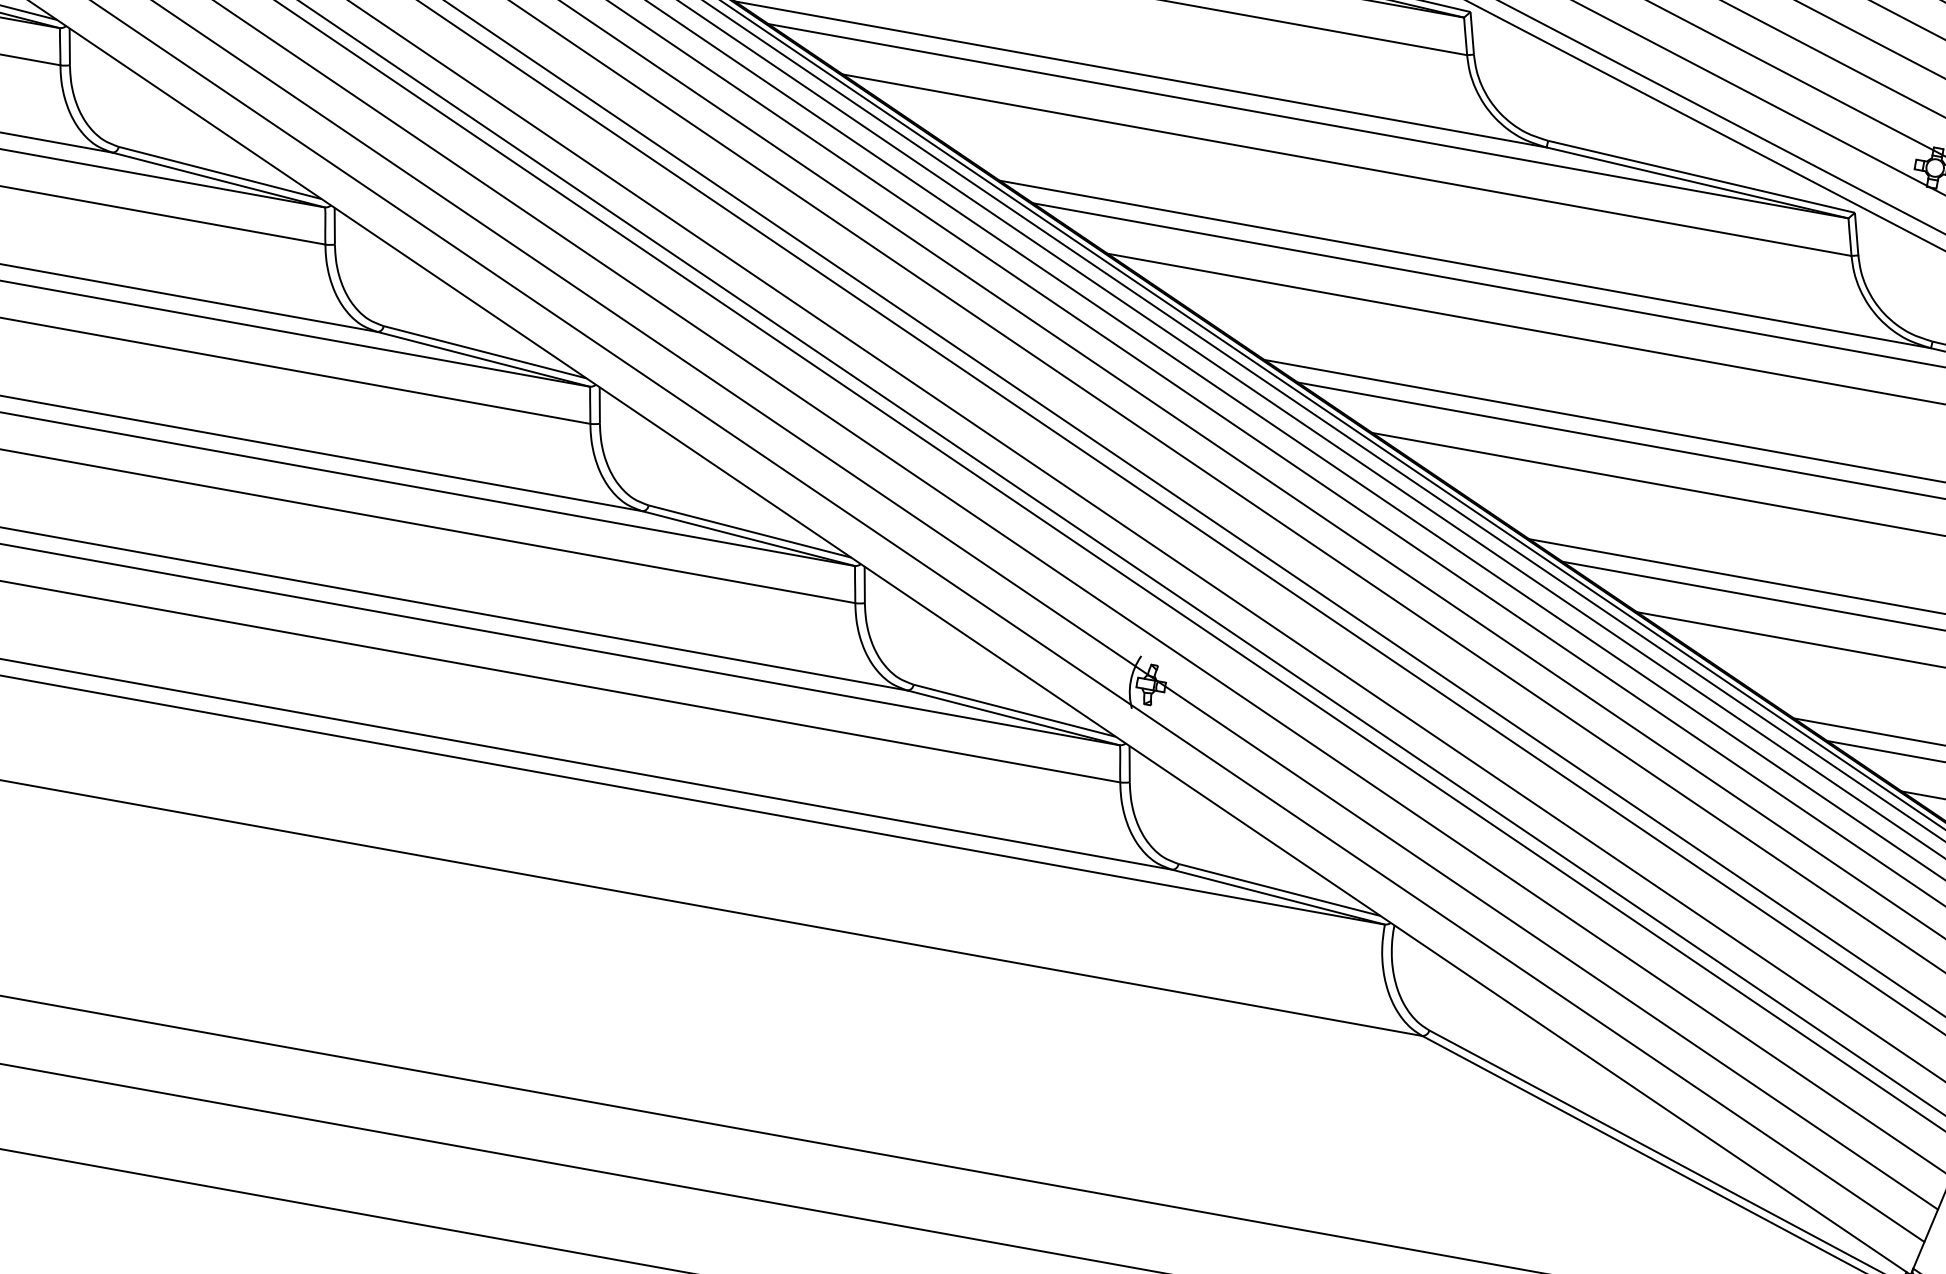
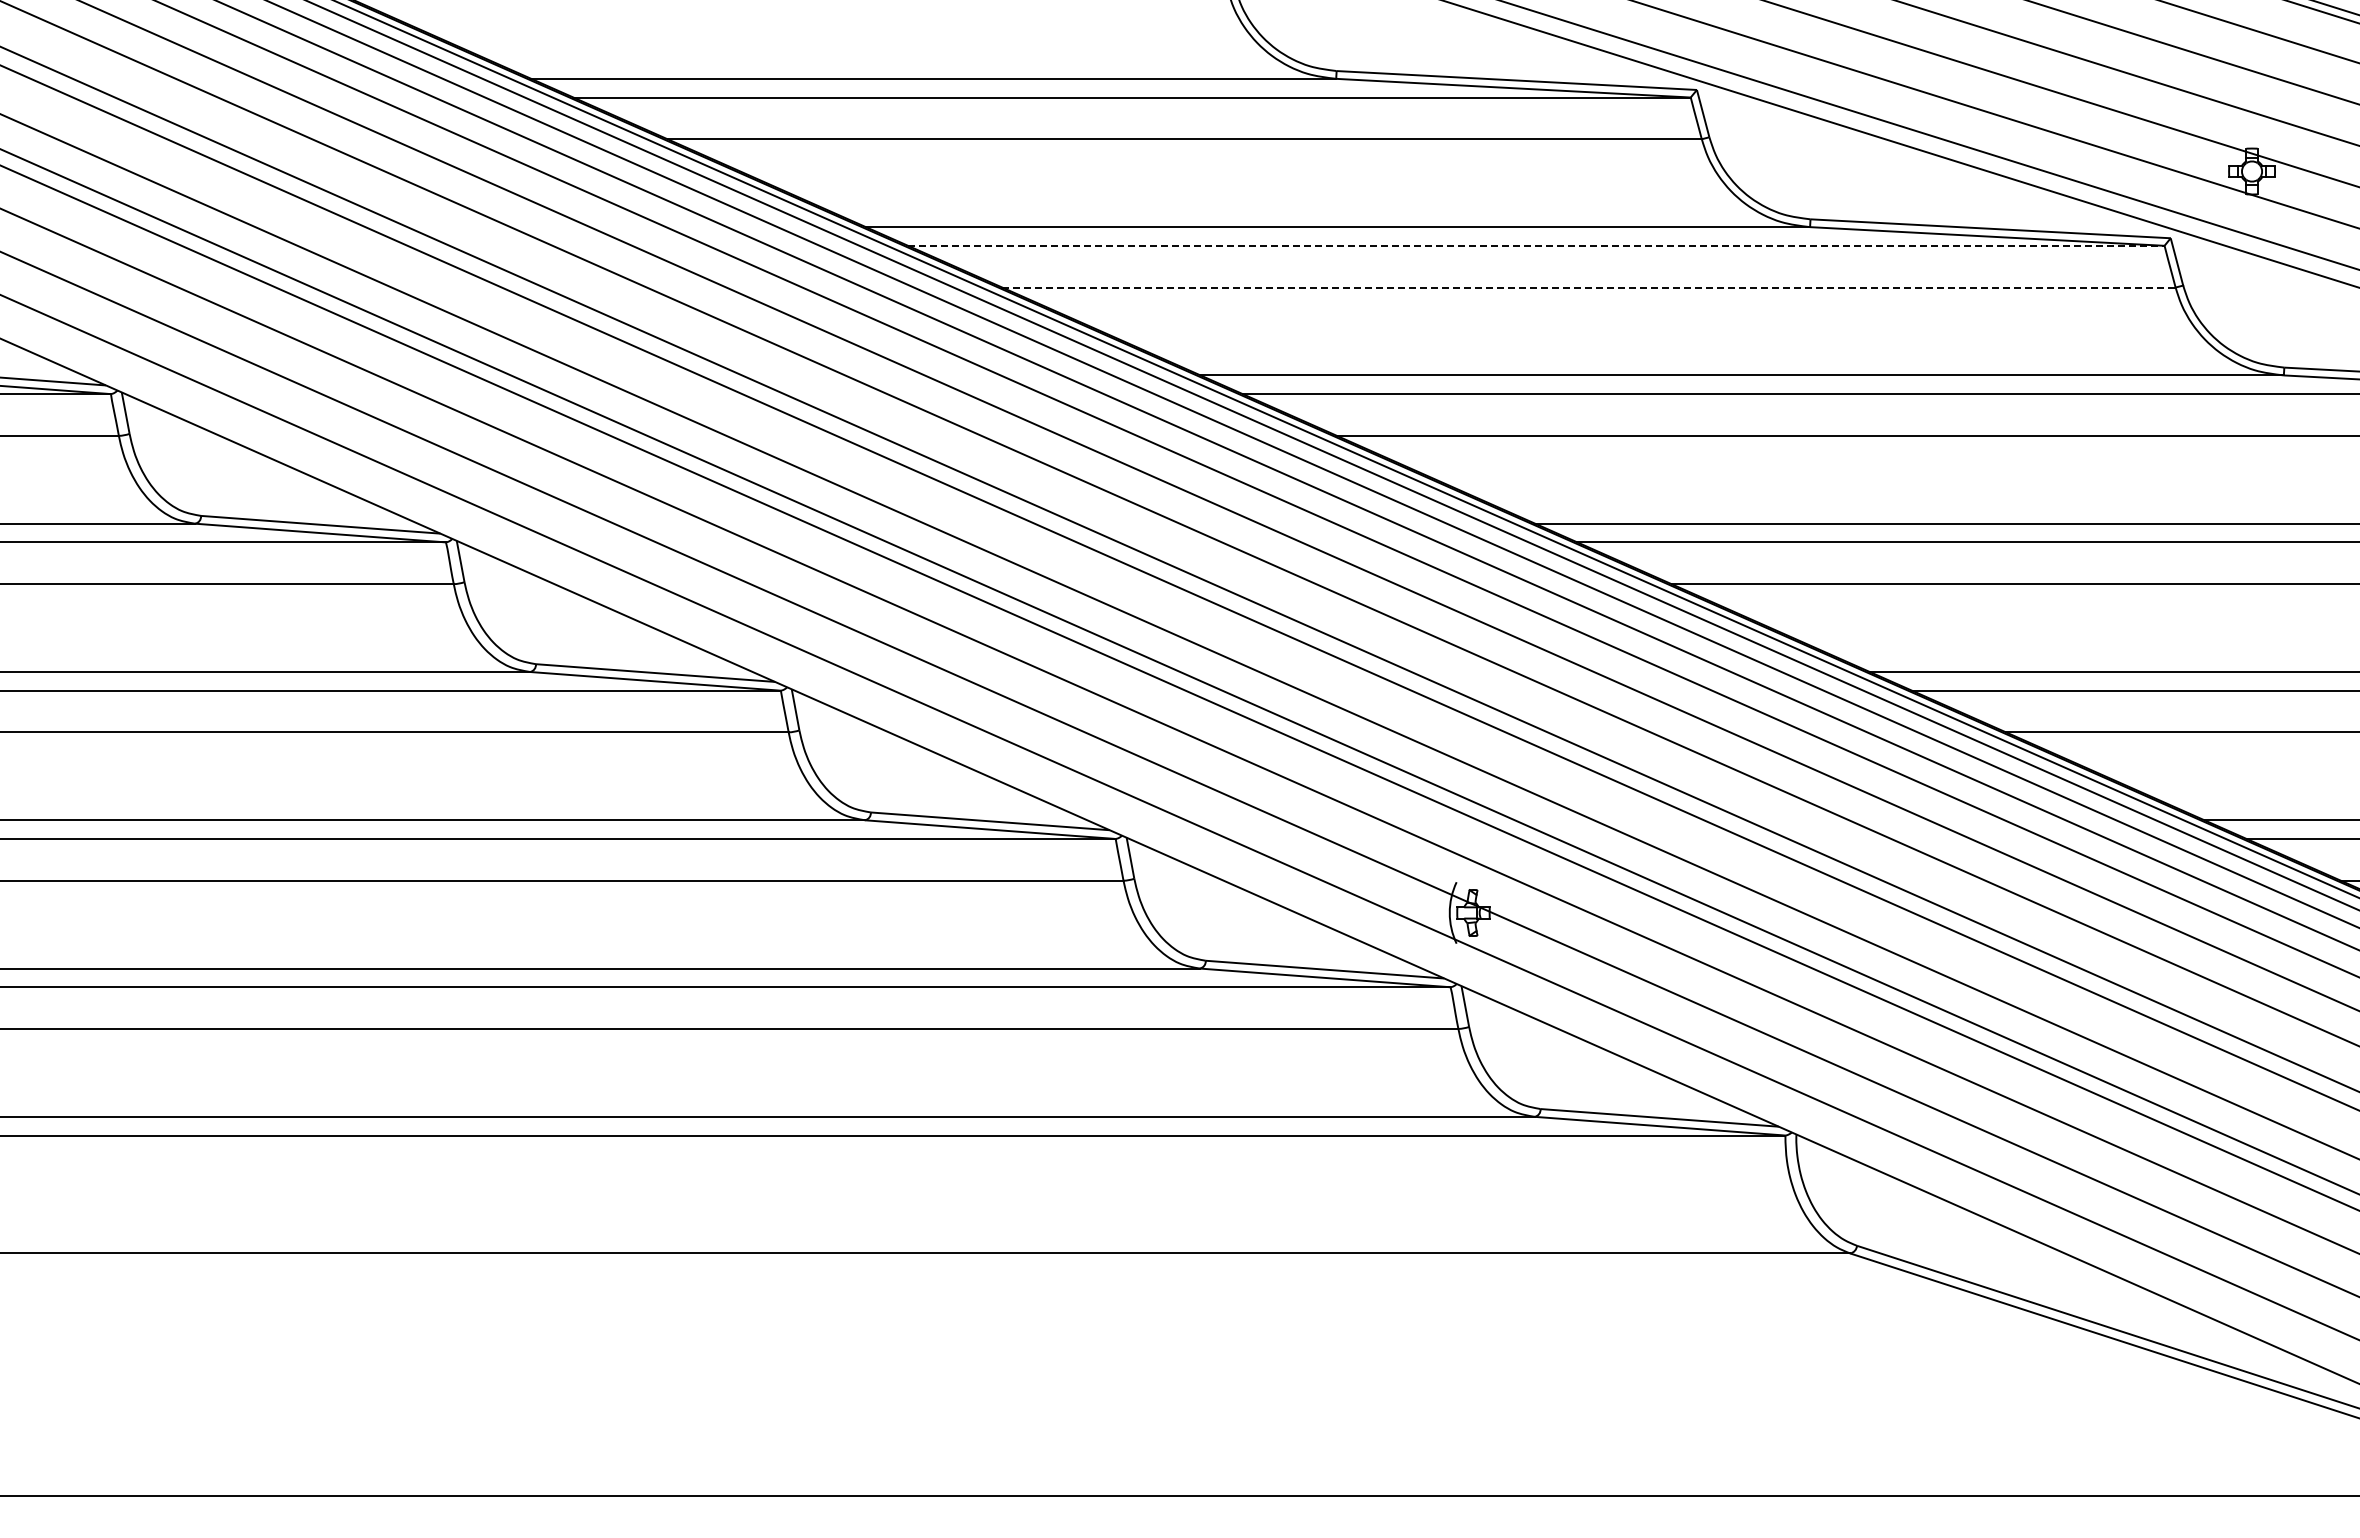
line: (1308, 120) -> (1536, 245), solid -> dashed
line: (1346, 165) -> (1588, 287), solid -> dashed

